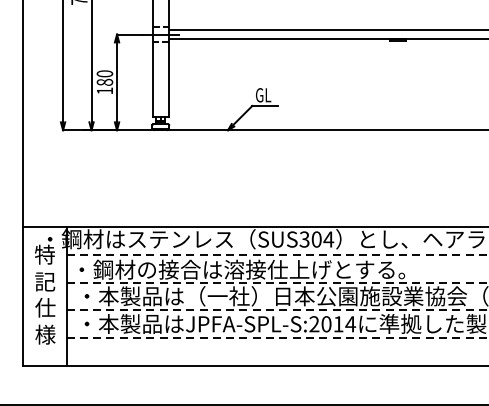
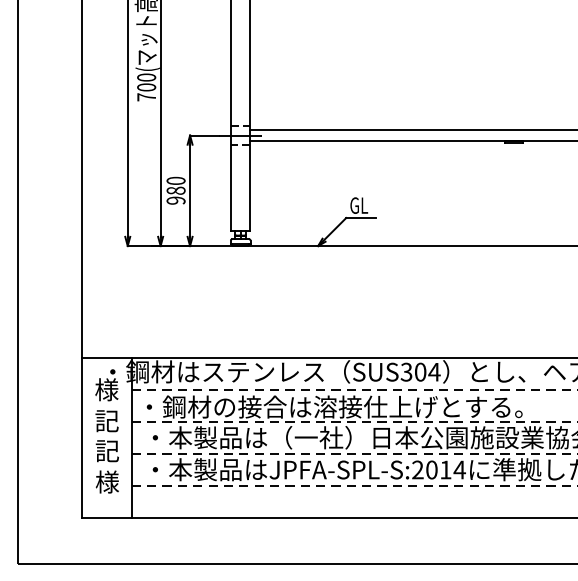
text: (104, 90) -> (175, 200), 180 -> 980
text: (44, 254) -> (106, 389), 特 -> 様
text: (45, 307) -> (107, 450), 仕 -> 記

